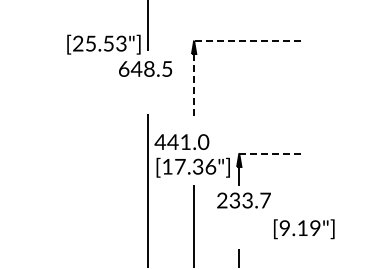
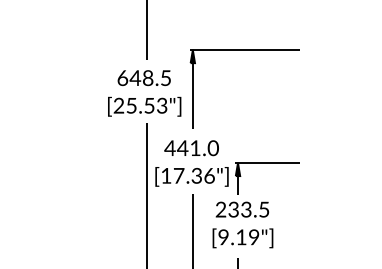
line: (245, 41) -> (244, 50), dashed -> solid
text: (103, 44) -> (144, 106), moved
line: (194, 86) -> (193, 95), dashed -> solid
text: (181, 141) -> (191, 147), moved
line: (268, 153) -> (267, 162), dashed -> solid
text: (265, 200) -> (264, 209), 233.7 -> 233.5
text: (304, 229) -> (243, 238), moved

